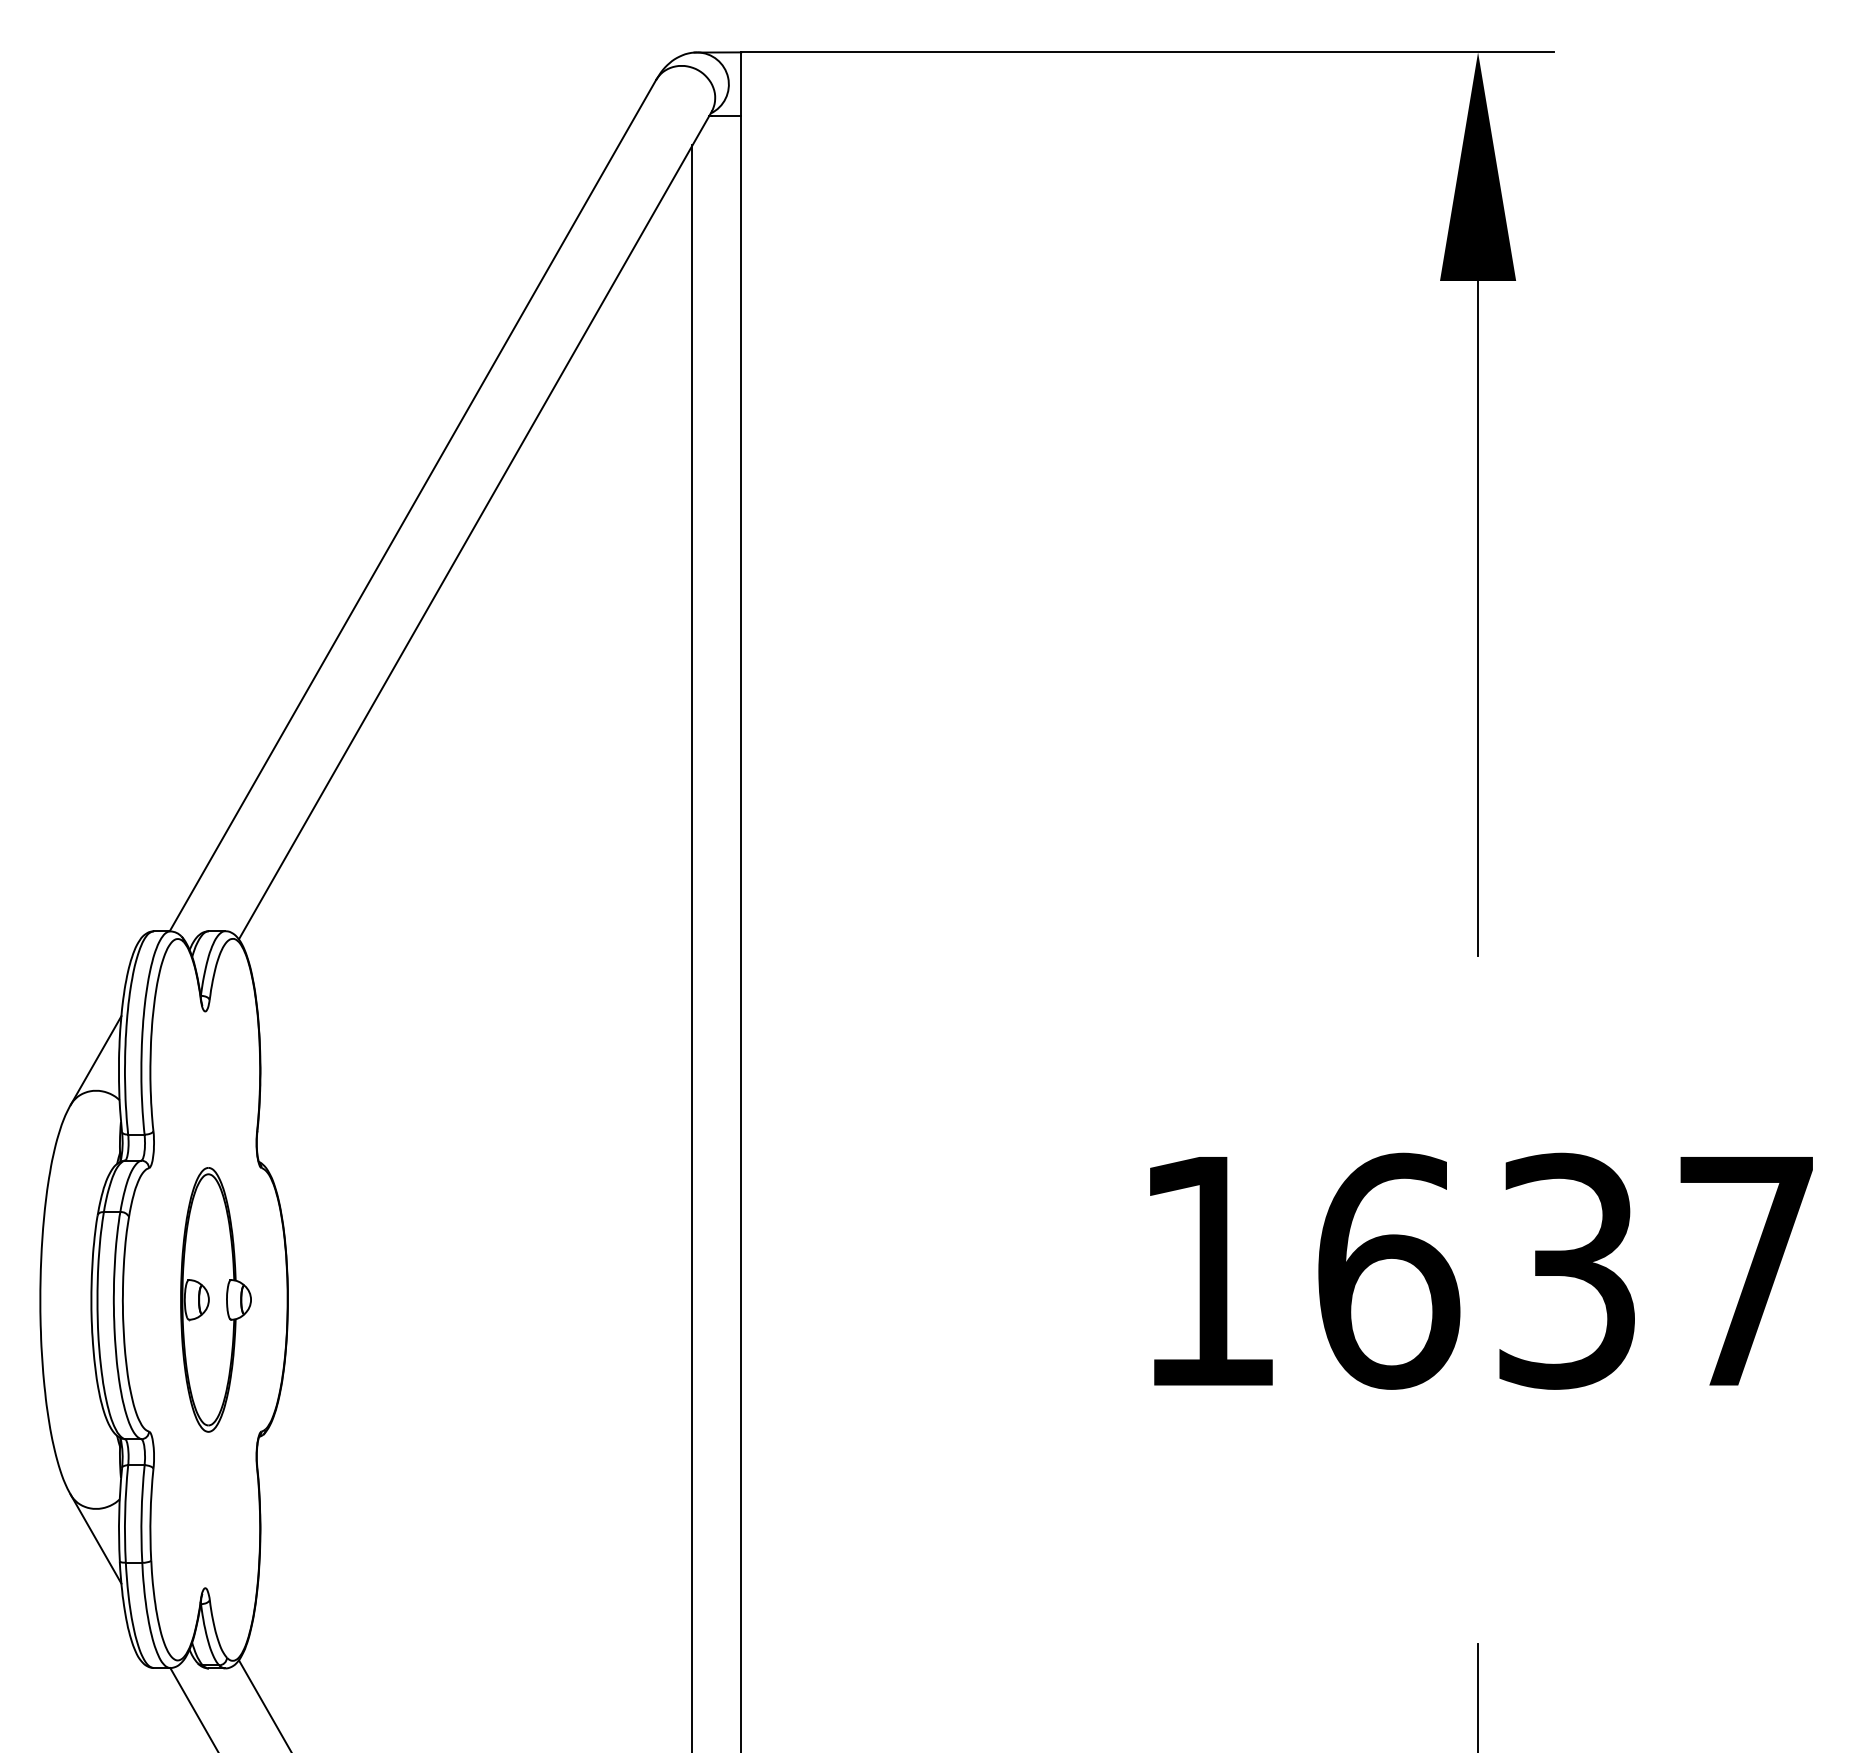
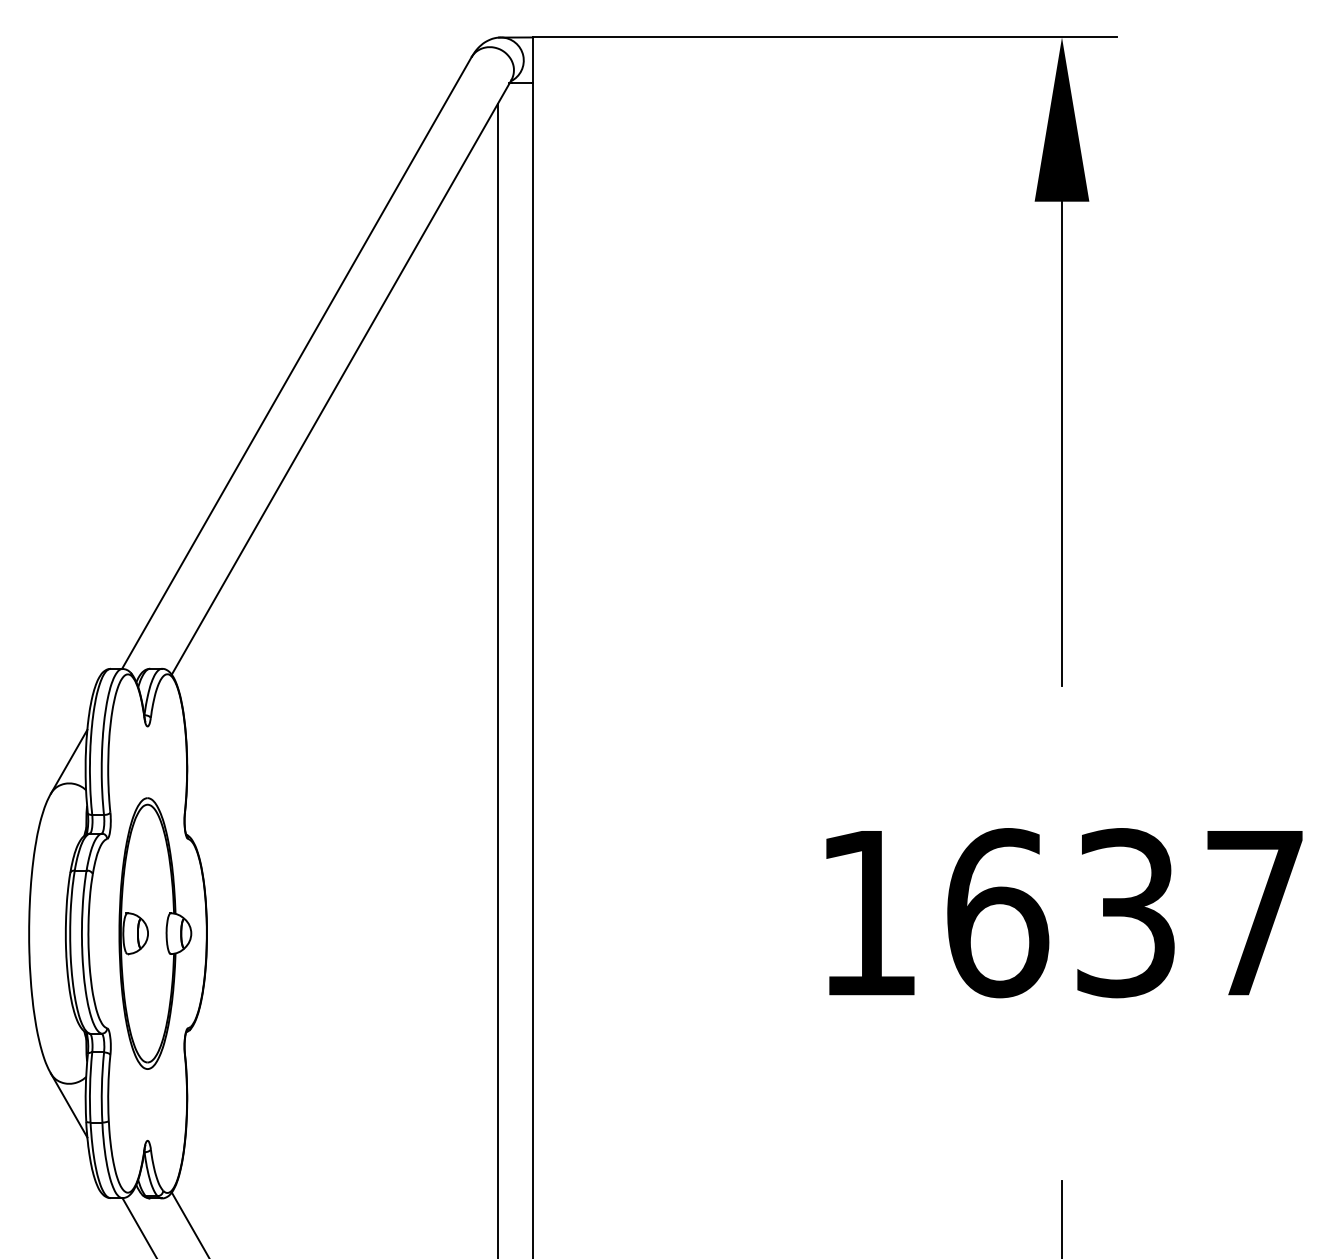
part: (215, 1299) -> (154, 933), size x1.43

